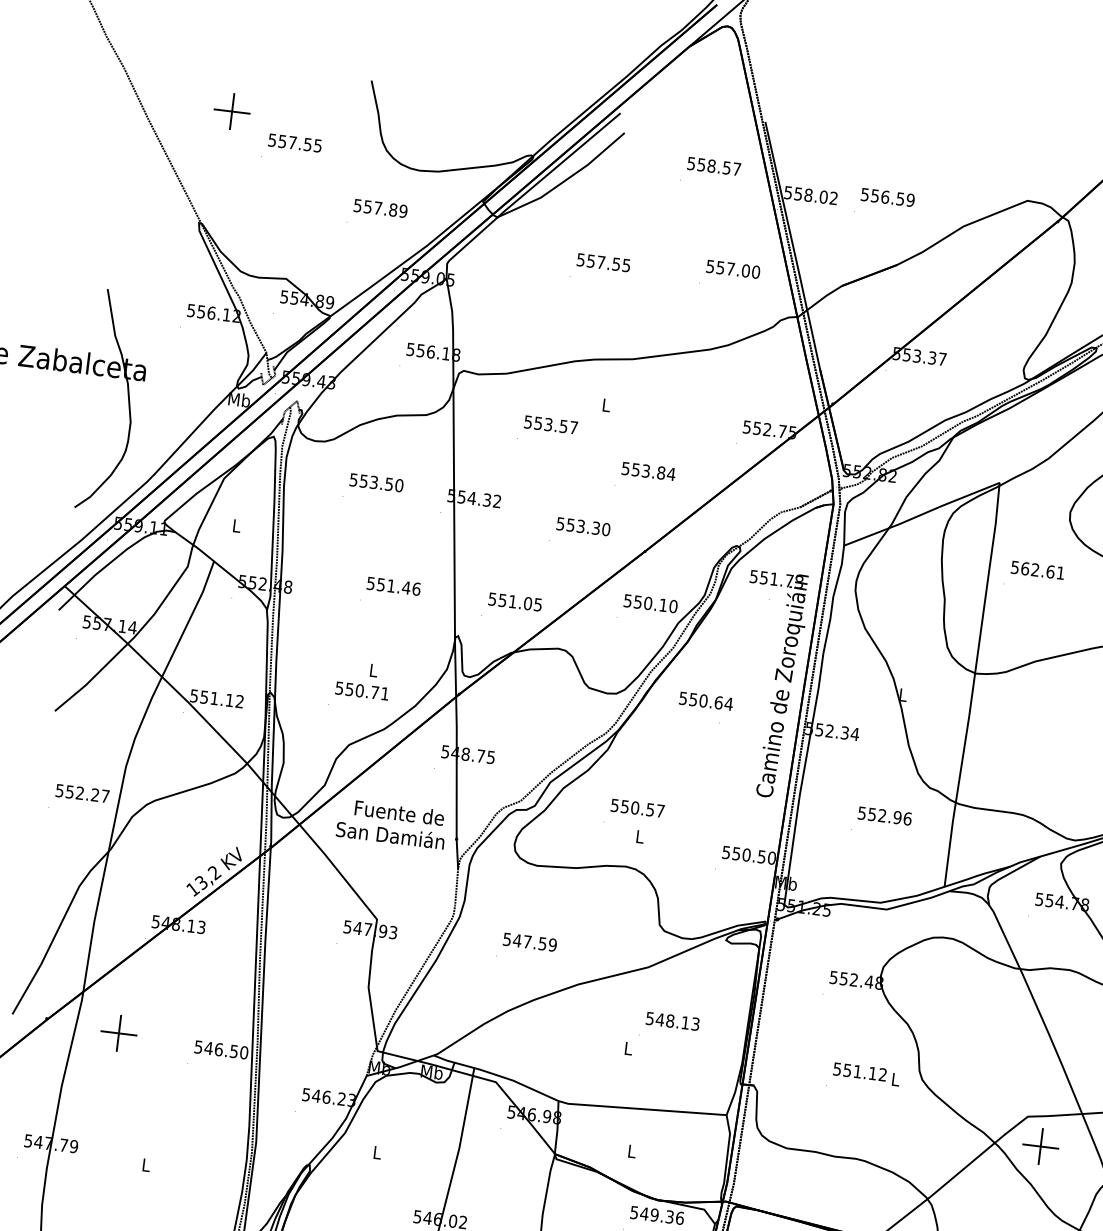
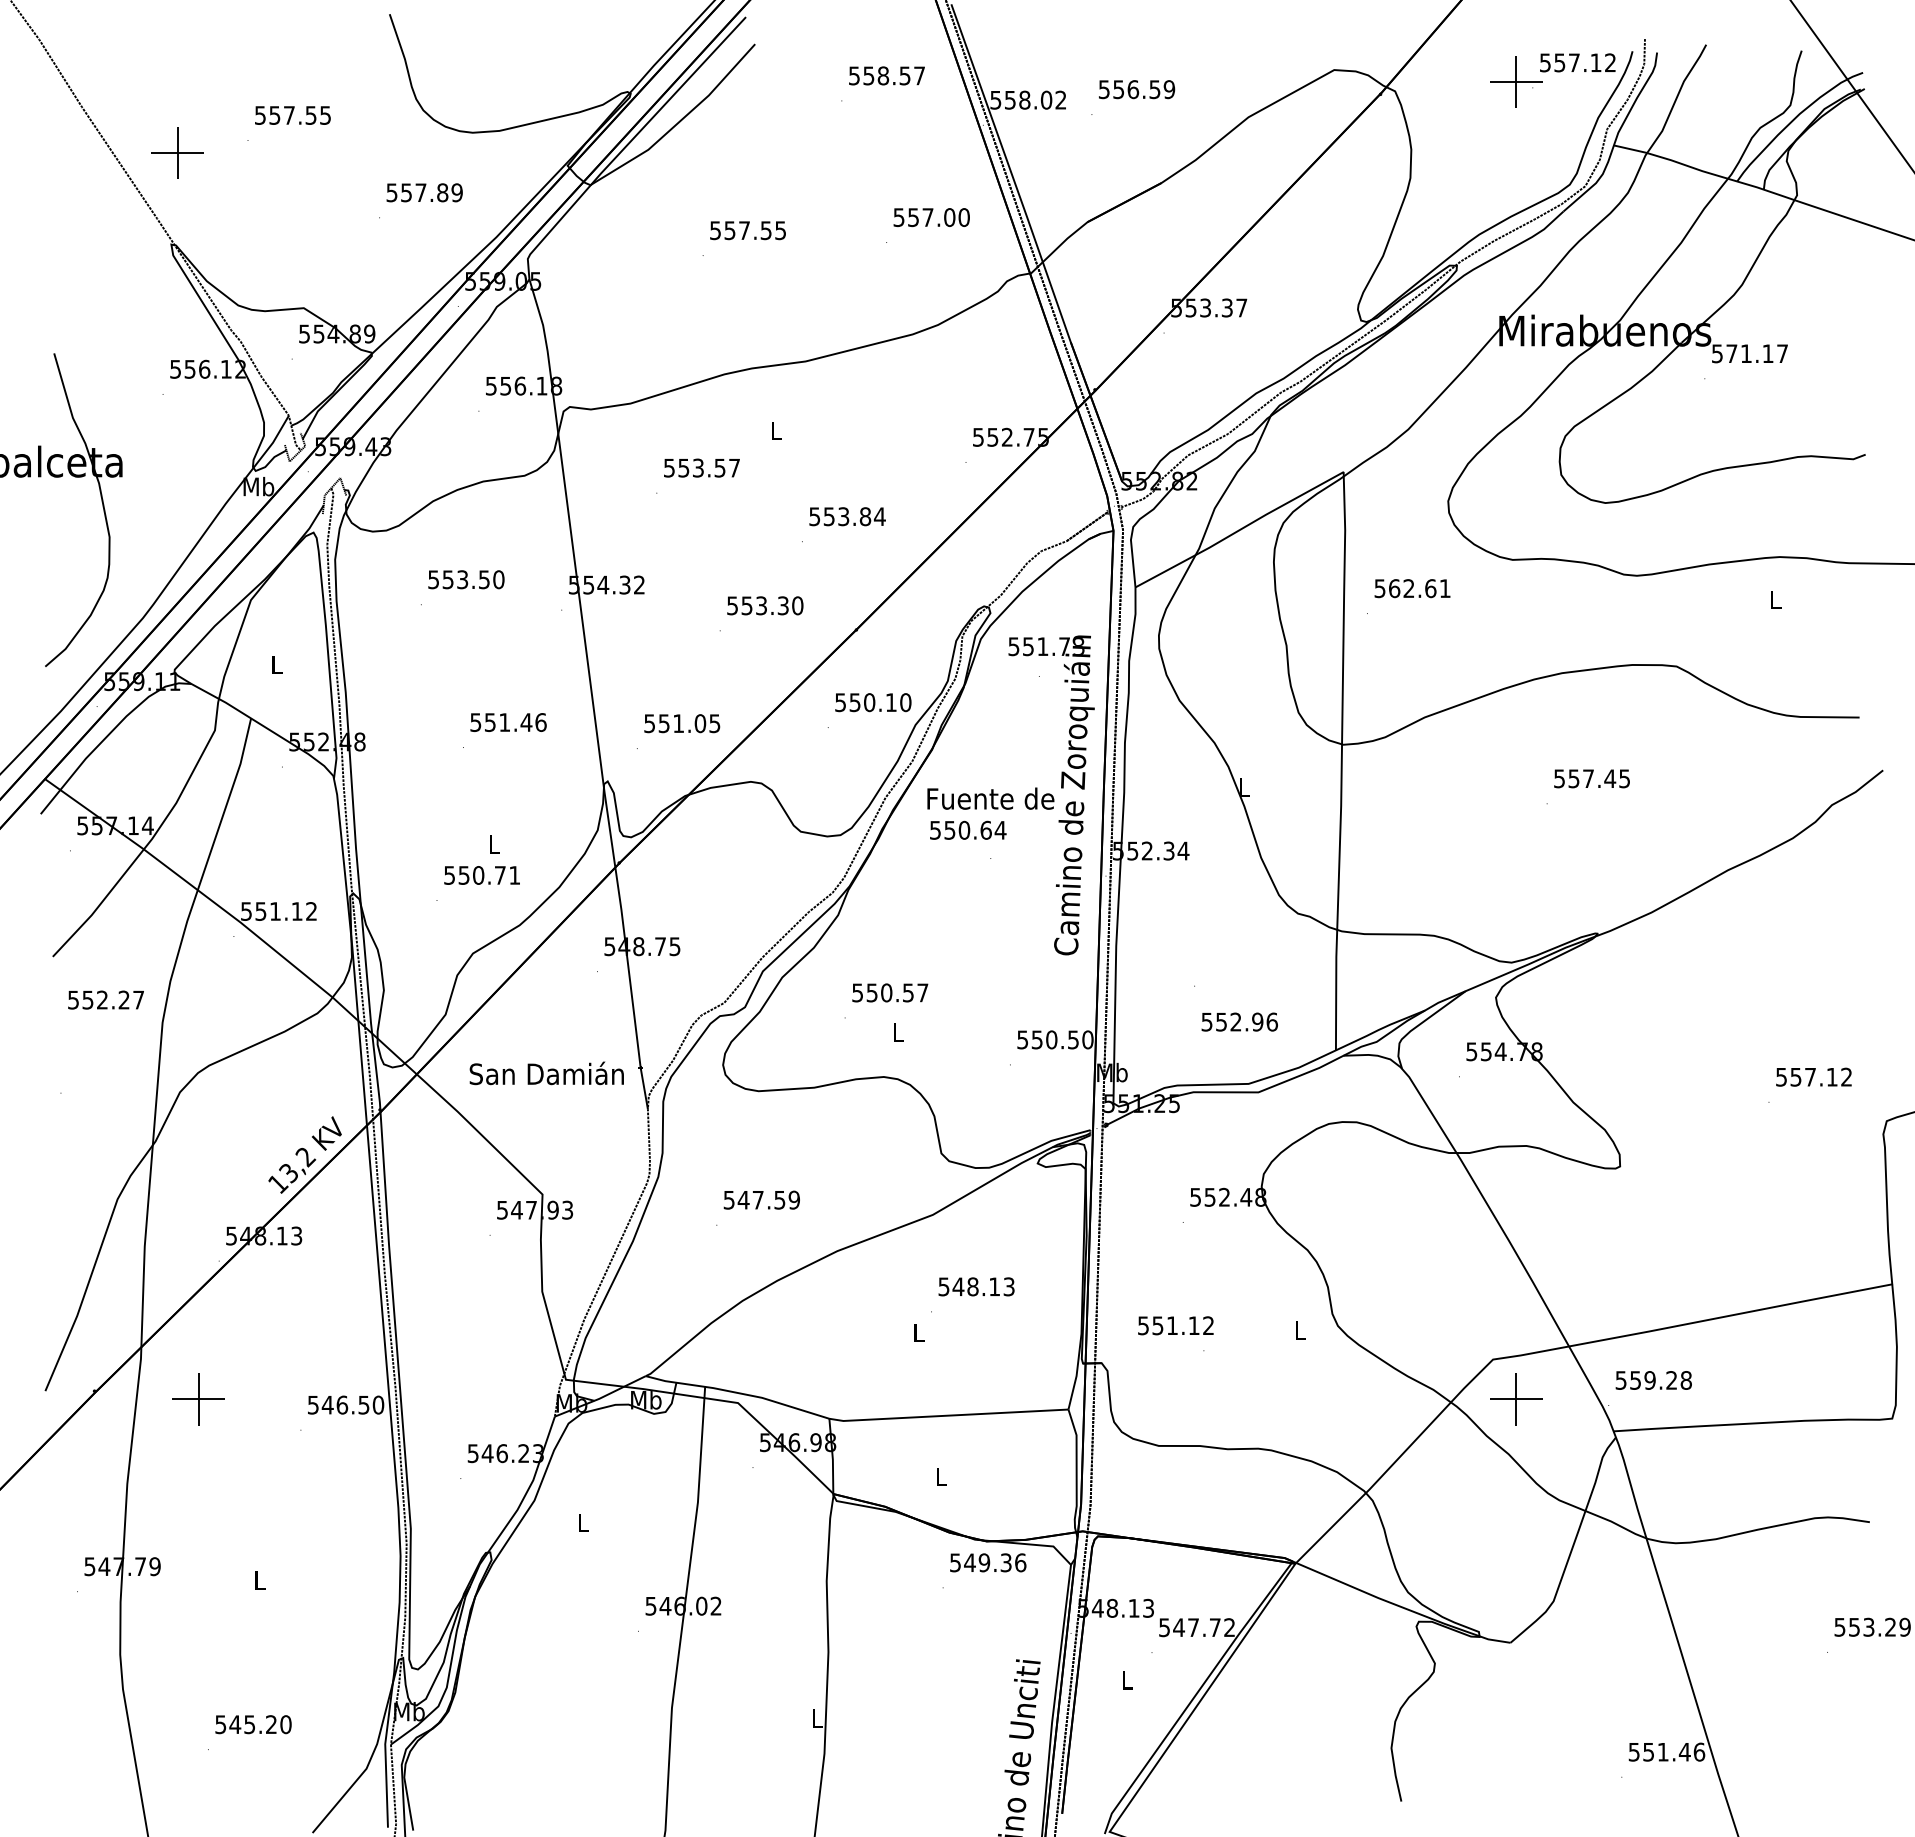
part: (232, 111) -> (177, 152), moved
text: (82, 793) -> (105, 999), moved
text: (399, 812) -> (990, 798), moved
text: (884, 815) -> (1239, 1021), moved
text: (859, 1071) -> (1175, 1325), moved

